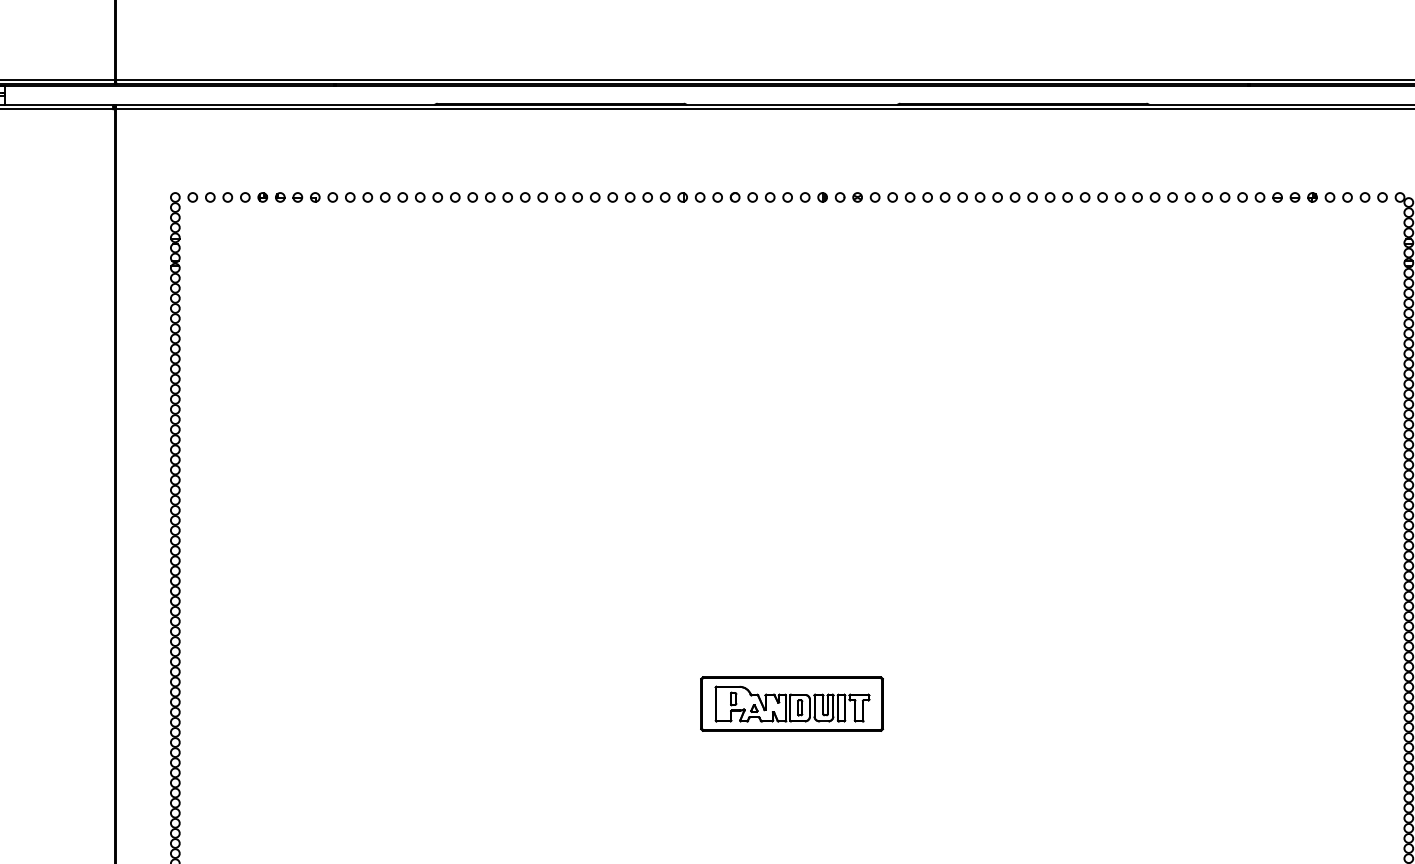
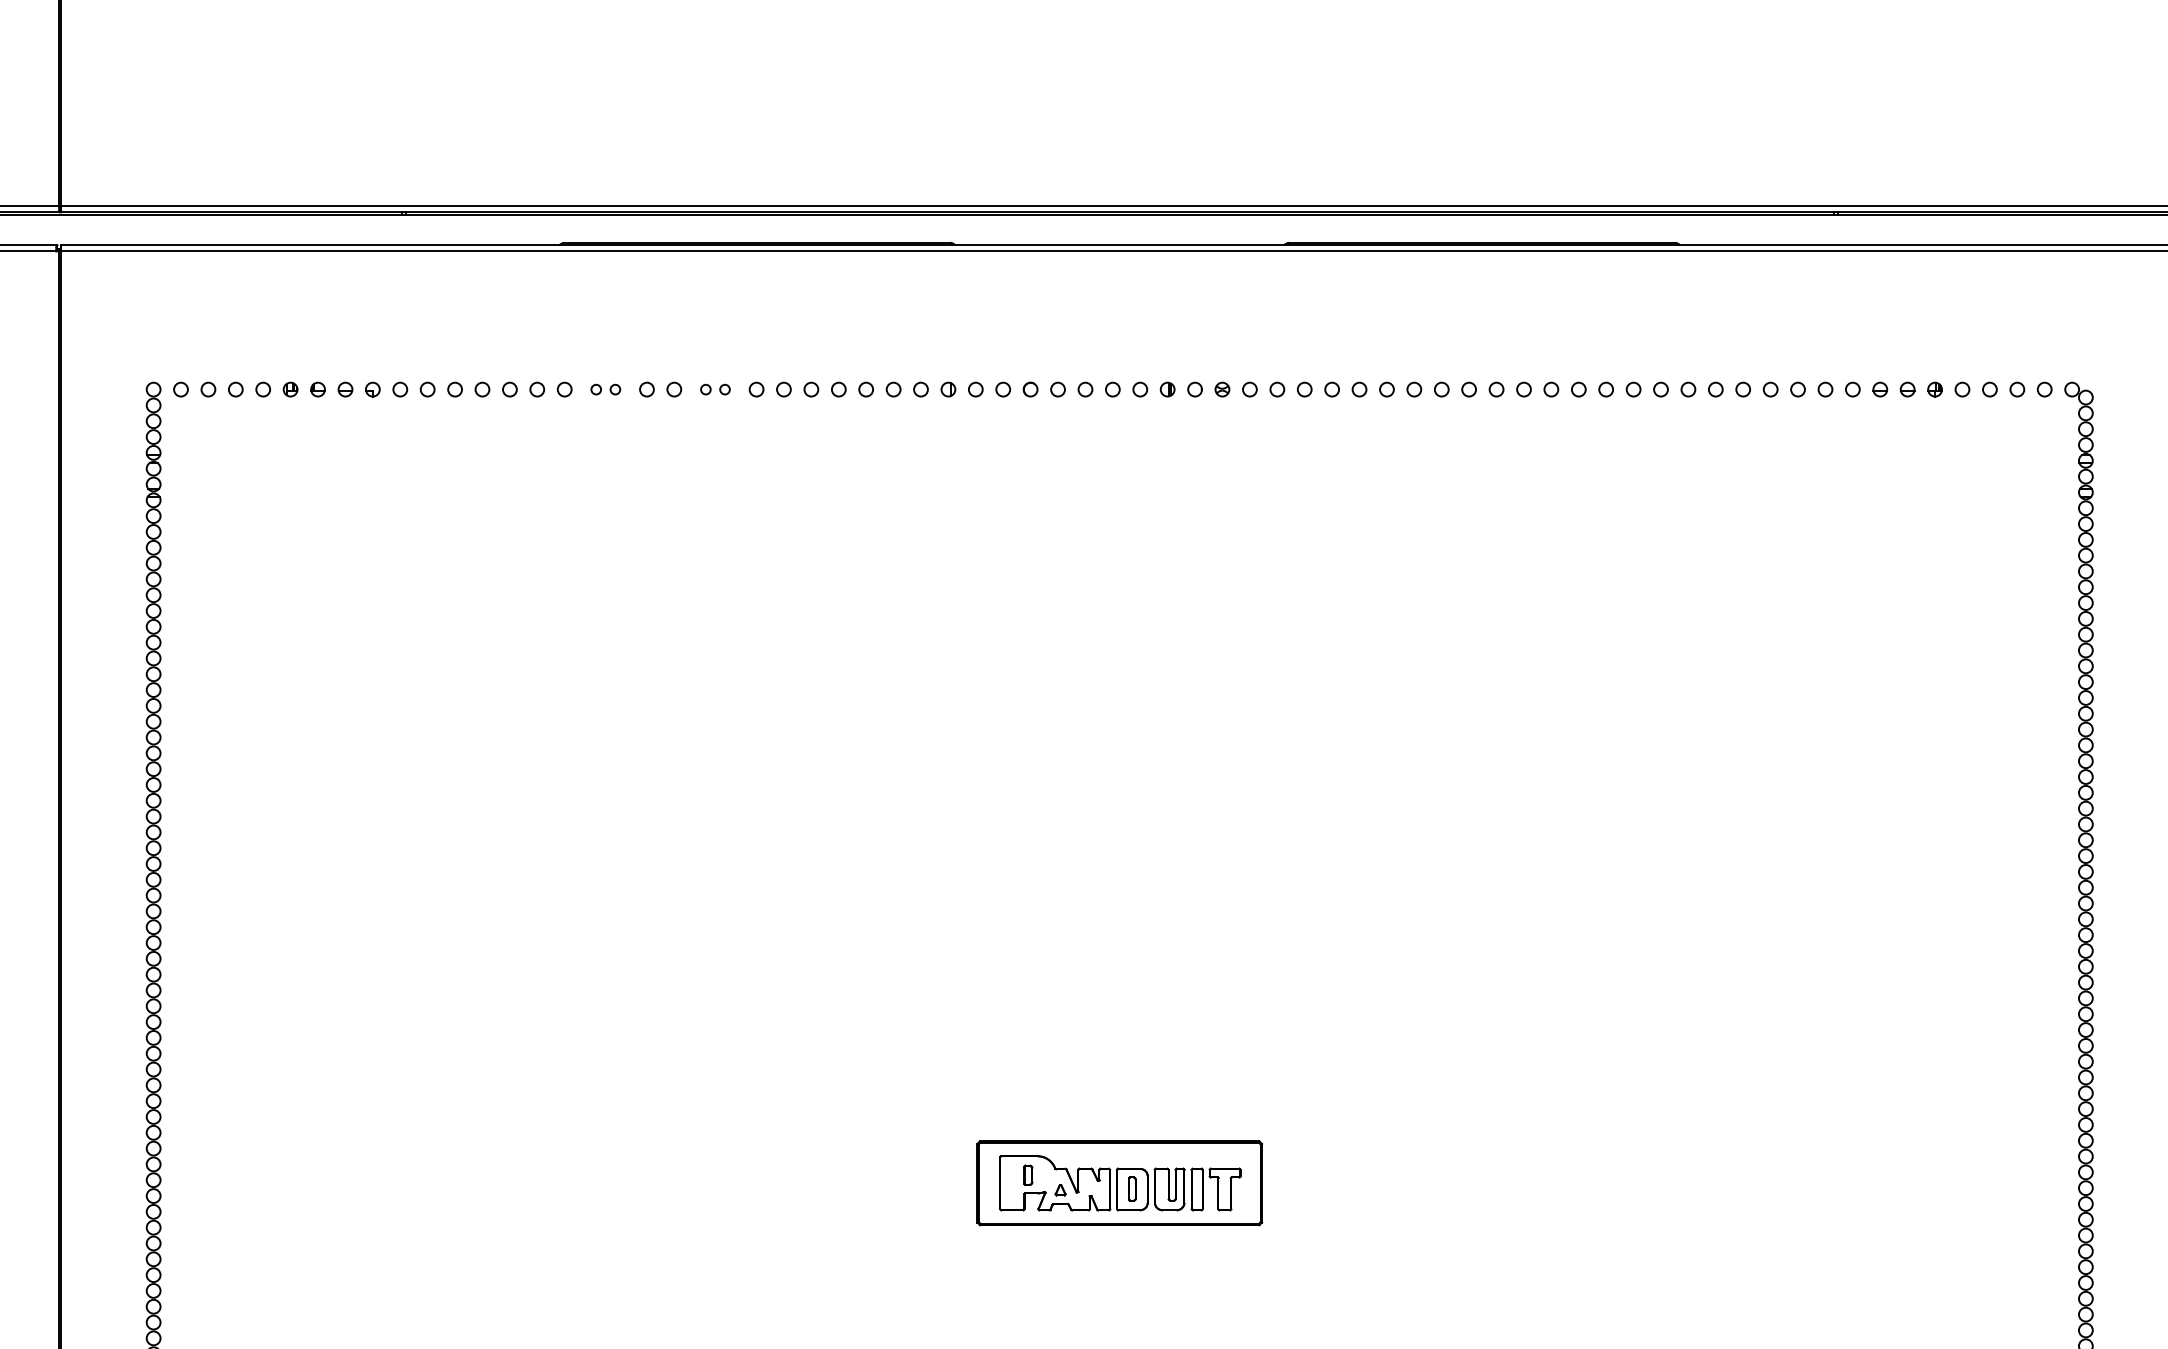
part: (463, 197) -> (605, 389), size x0.7
part: (533, 197) -> (714, 389), size x0.7

